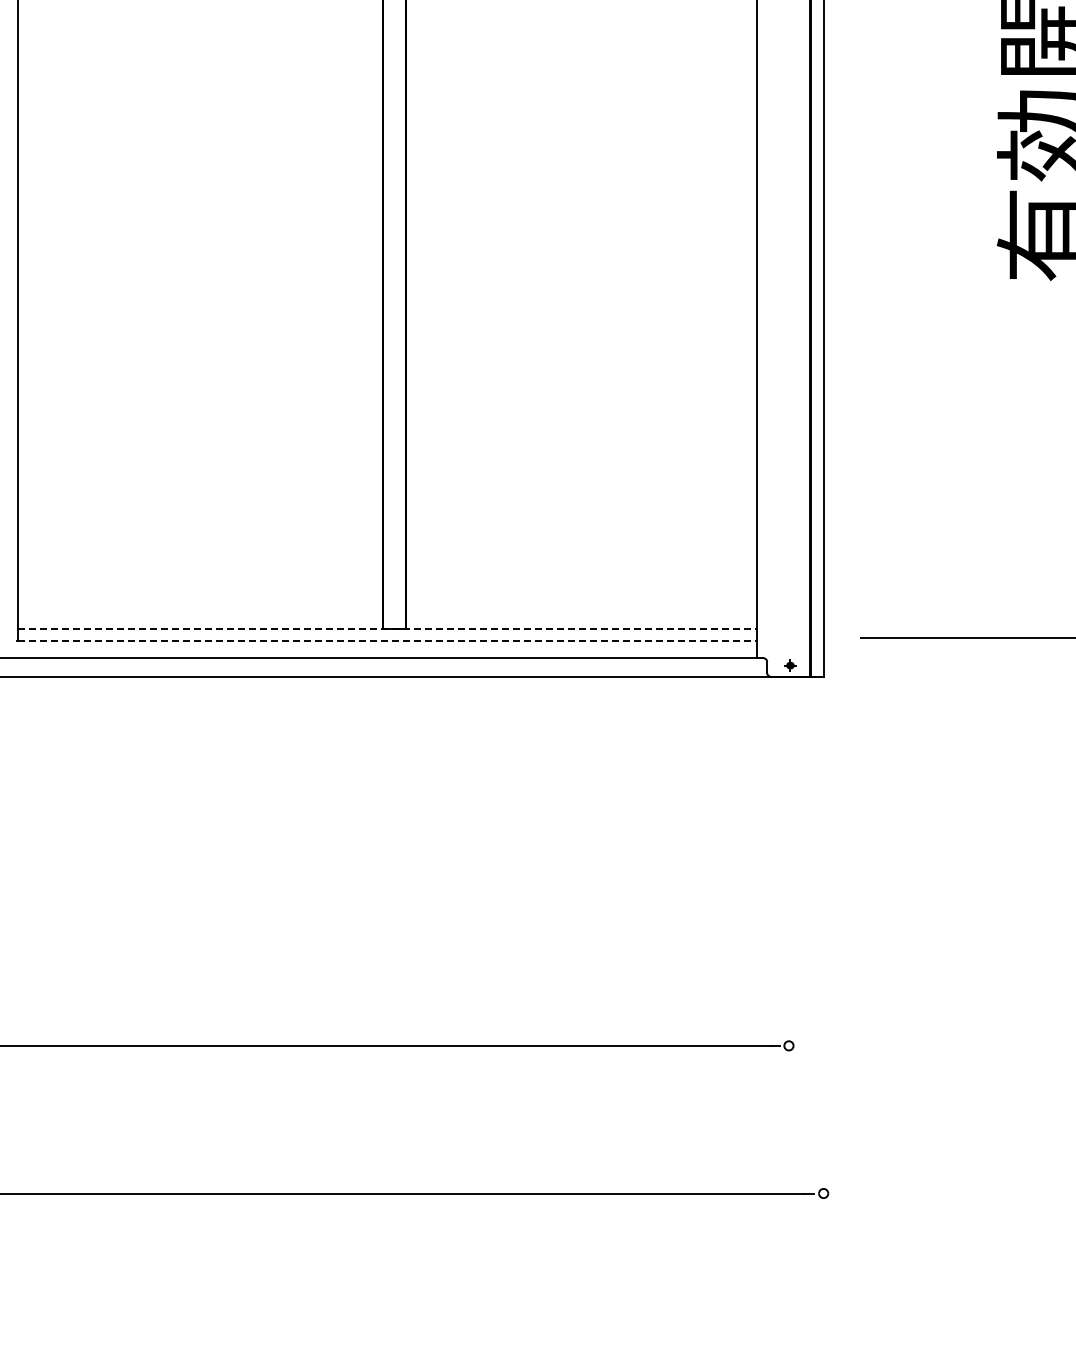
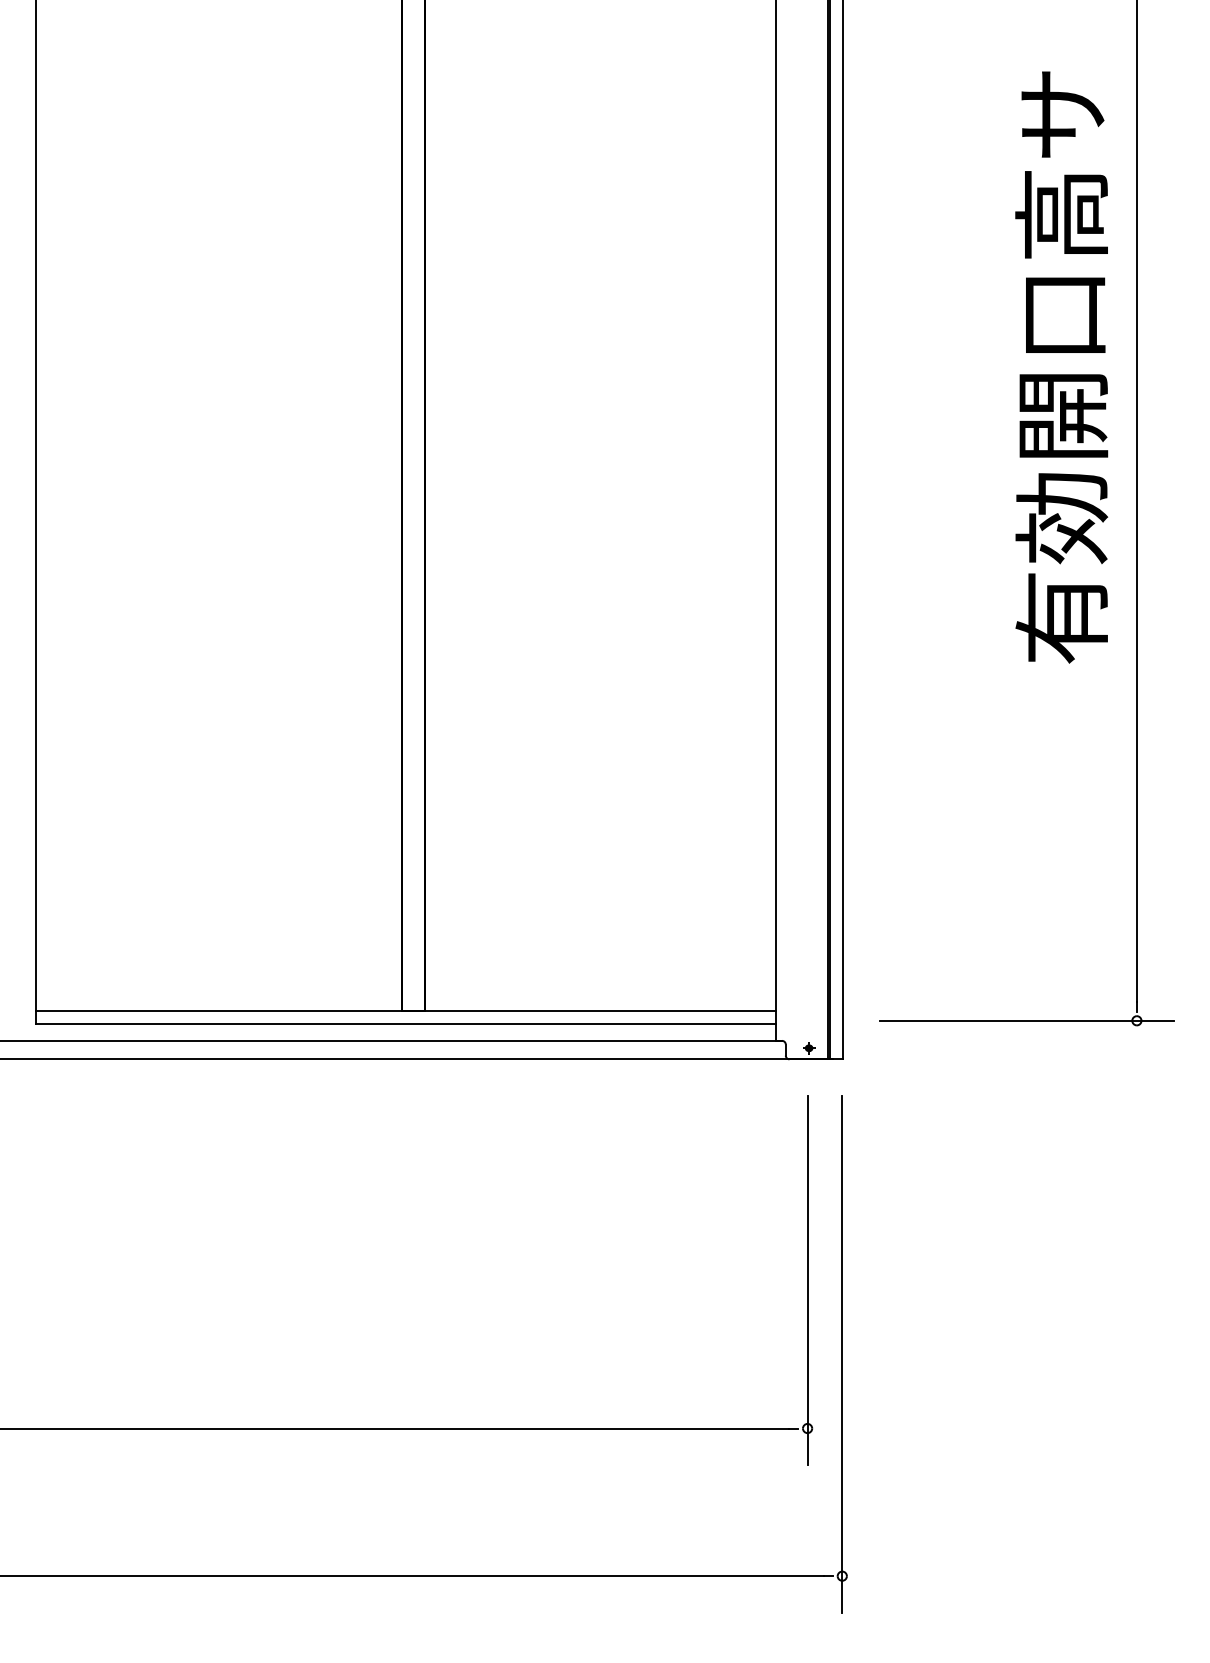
line: (387, 628) -> (406, 1011), dashed -> solid
line: (387, 640) -> (406, 1023), dashed -> solid
line: (788, 897) -> (807, 1280), added
line: (823, 971) -> (842, 1354), added

